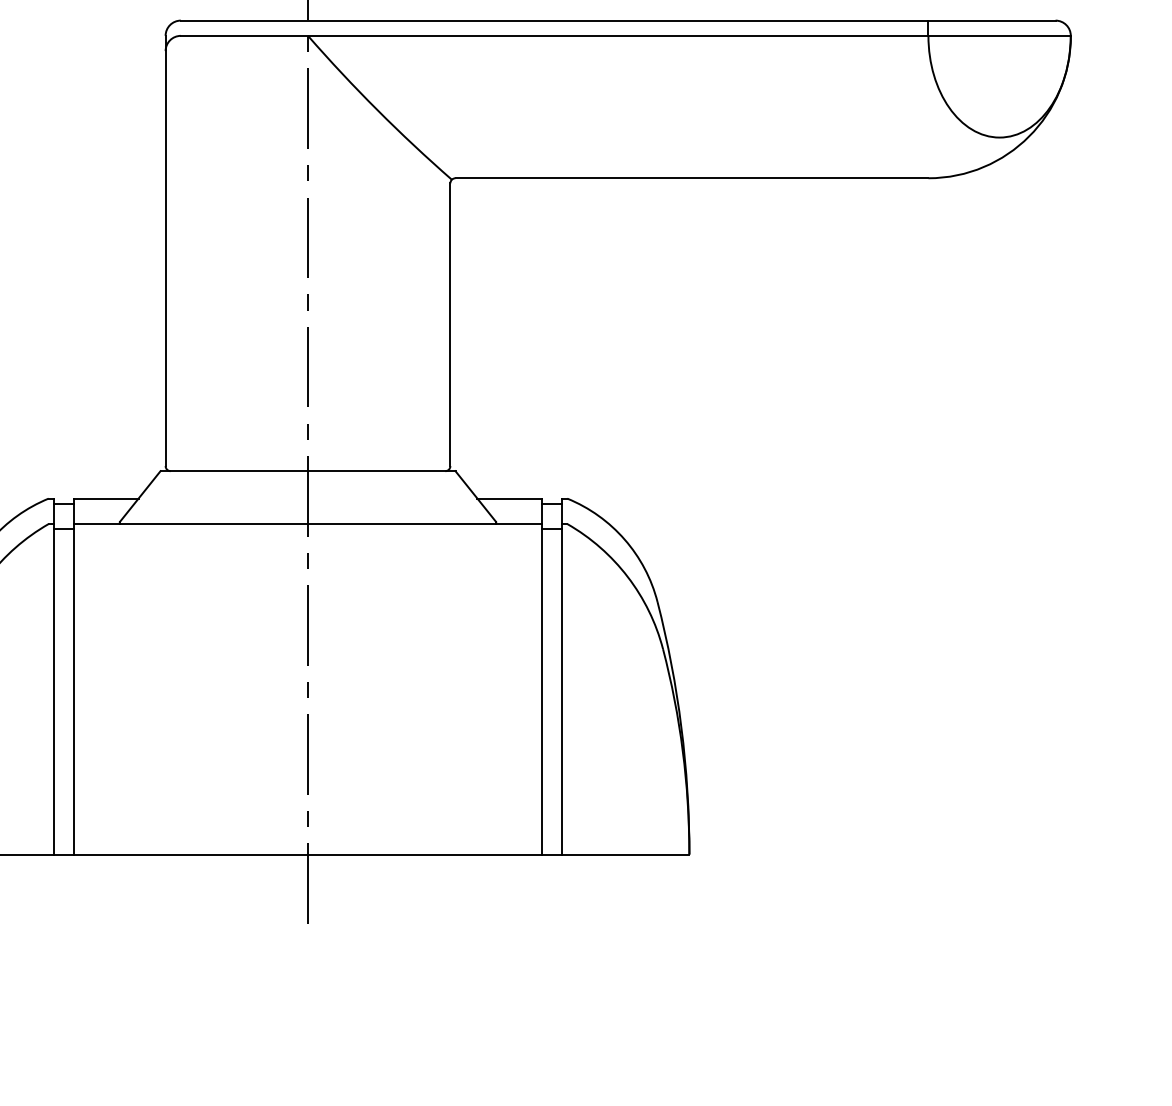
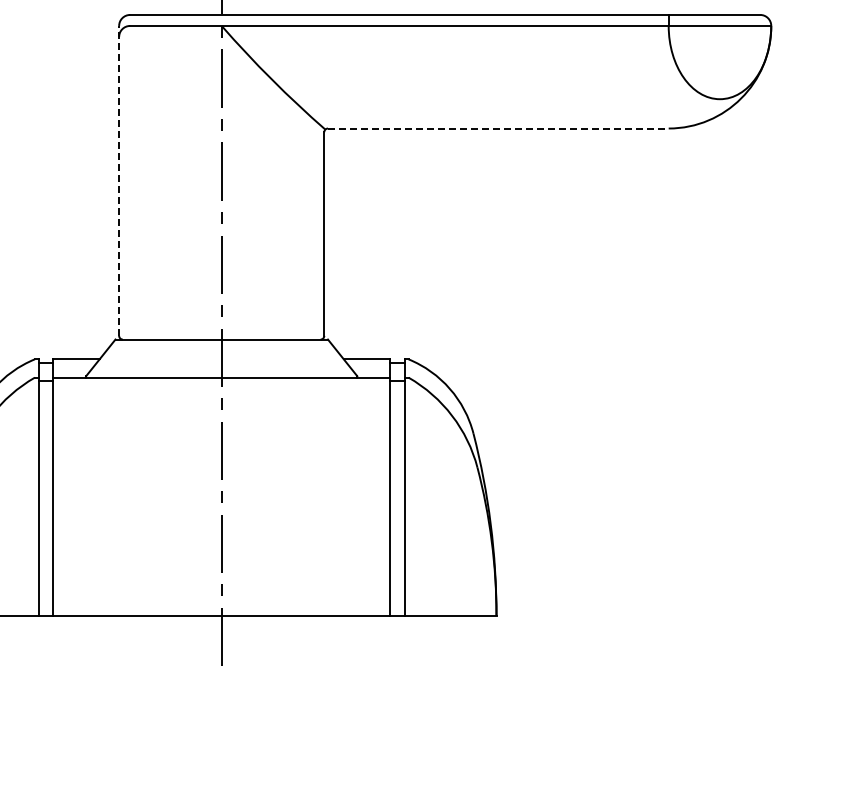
line: (692, 178) -> (498, 128), solid -> dashed
line: (166, 250) -> (119, 180), solid -> dashed

